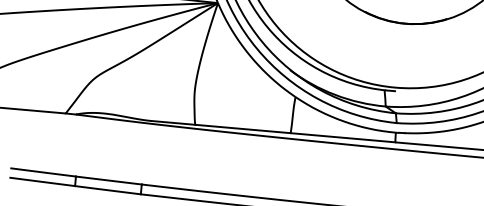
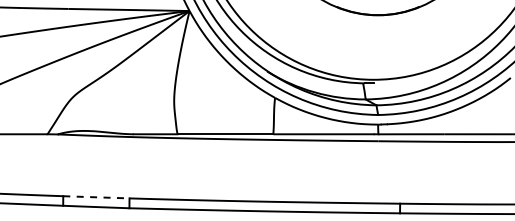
line: (108, 180) -> (96, 197), solid -> dashed

